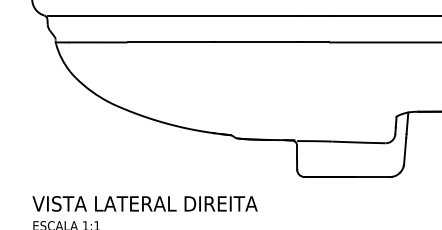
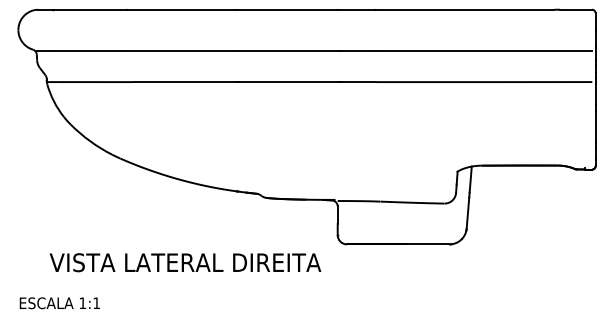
text: (145, 203) -> (185, 262), moved

